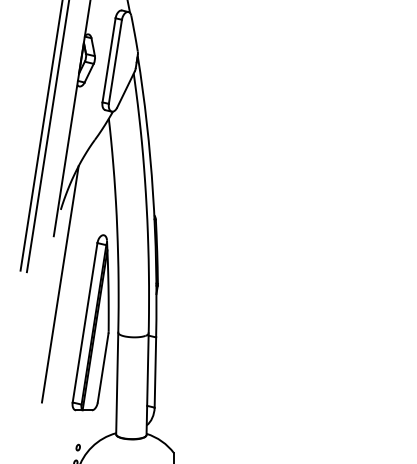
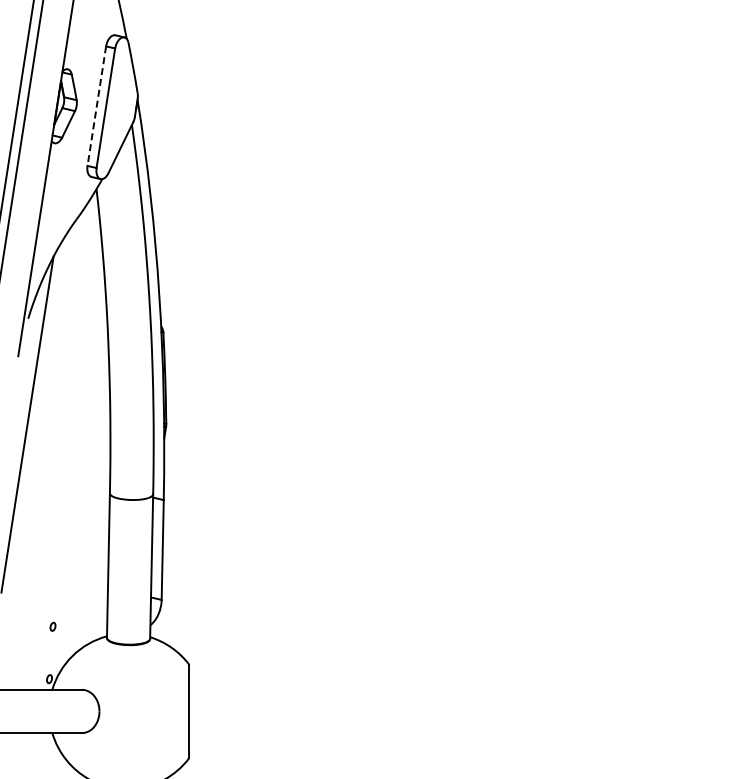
line: (108, 60) -> (96, 106), solid -> dashed
part: (90, 322) -> (70, 478), removed
part: (77, 447) -> (52, 626), moved

